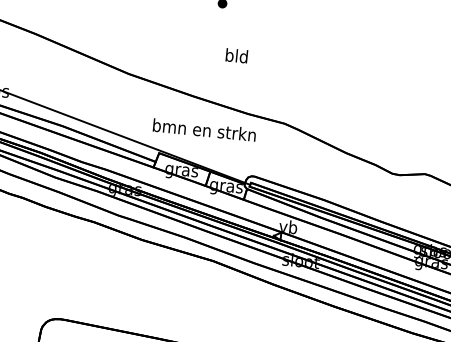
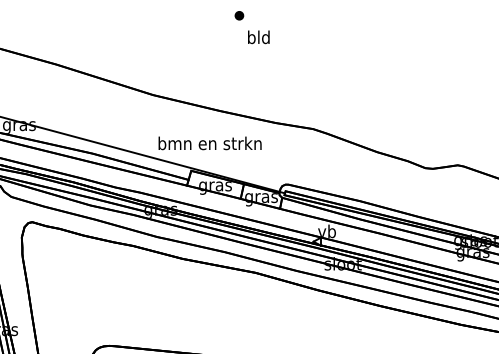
text: (236, 56) -> (258, 37), moved
text: (203, 130) -> (209, 143), moved

